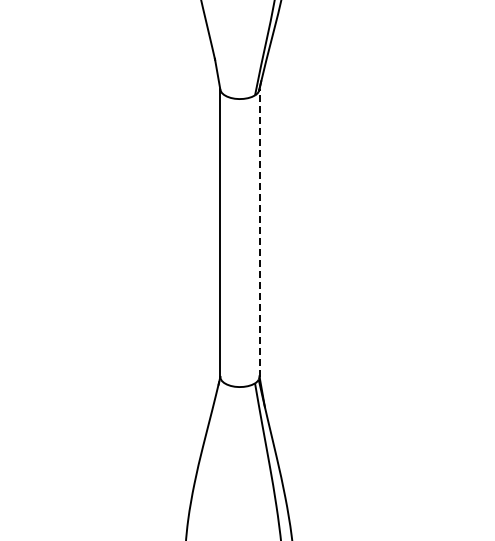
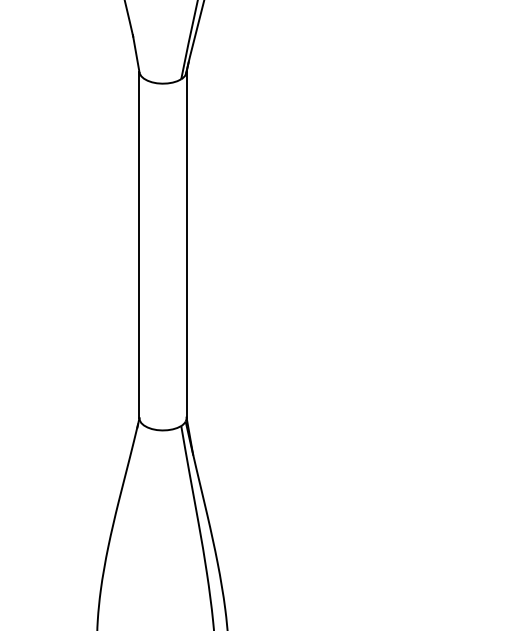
line: (259, 233) -> (186, 245), dashed -> solid

